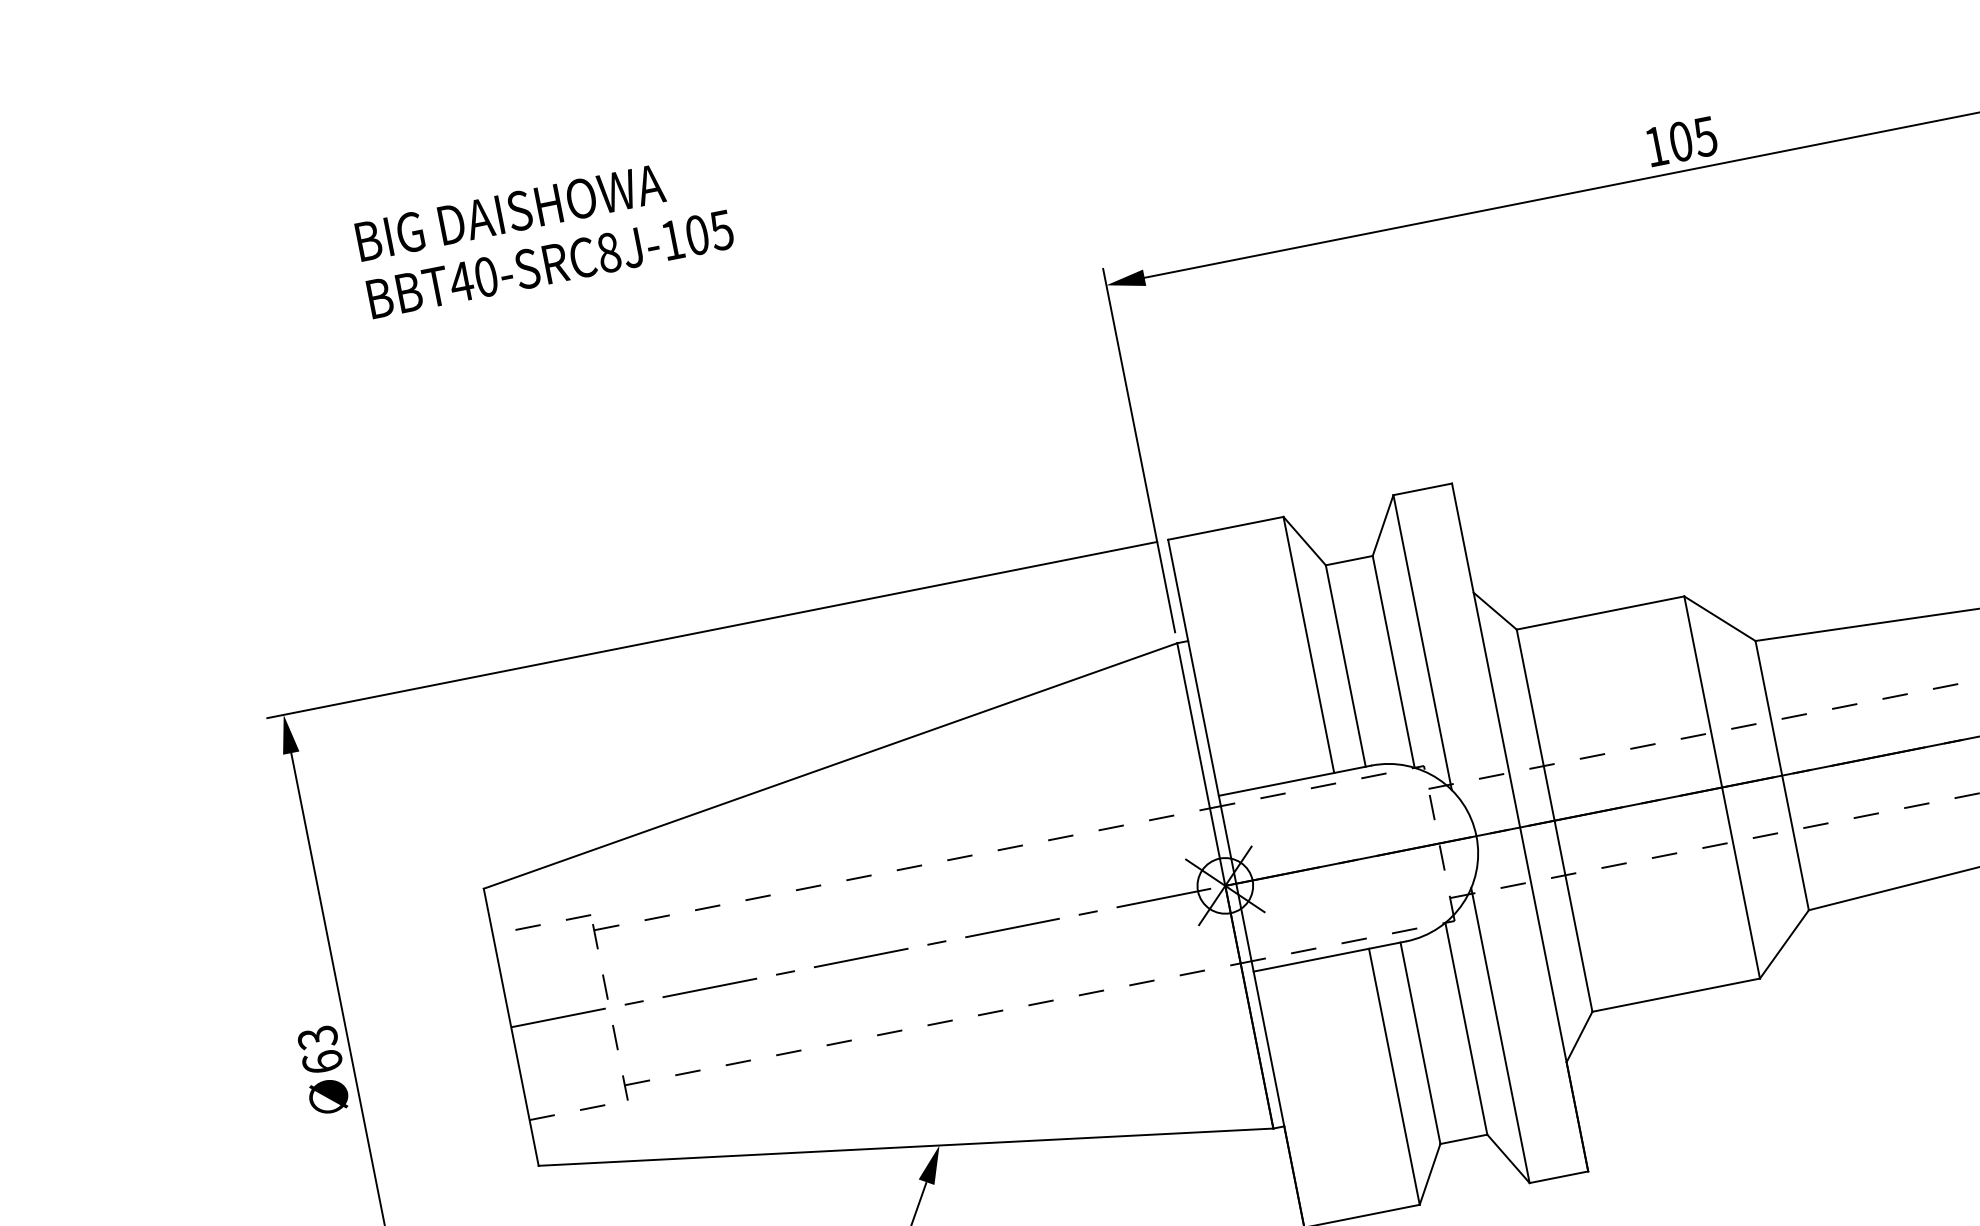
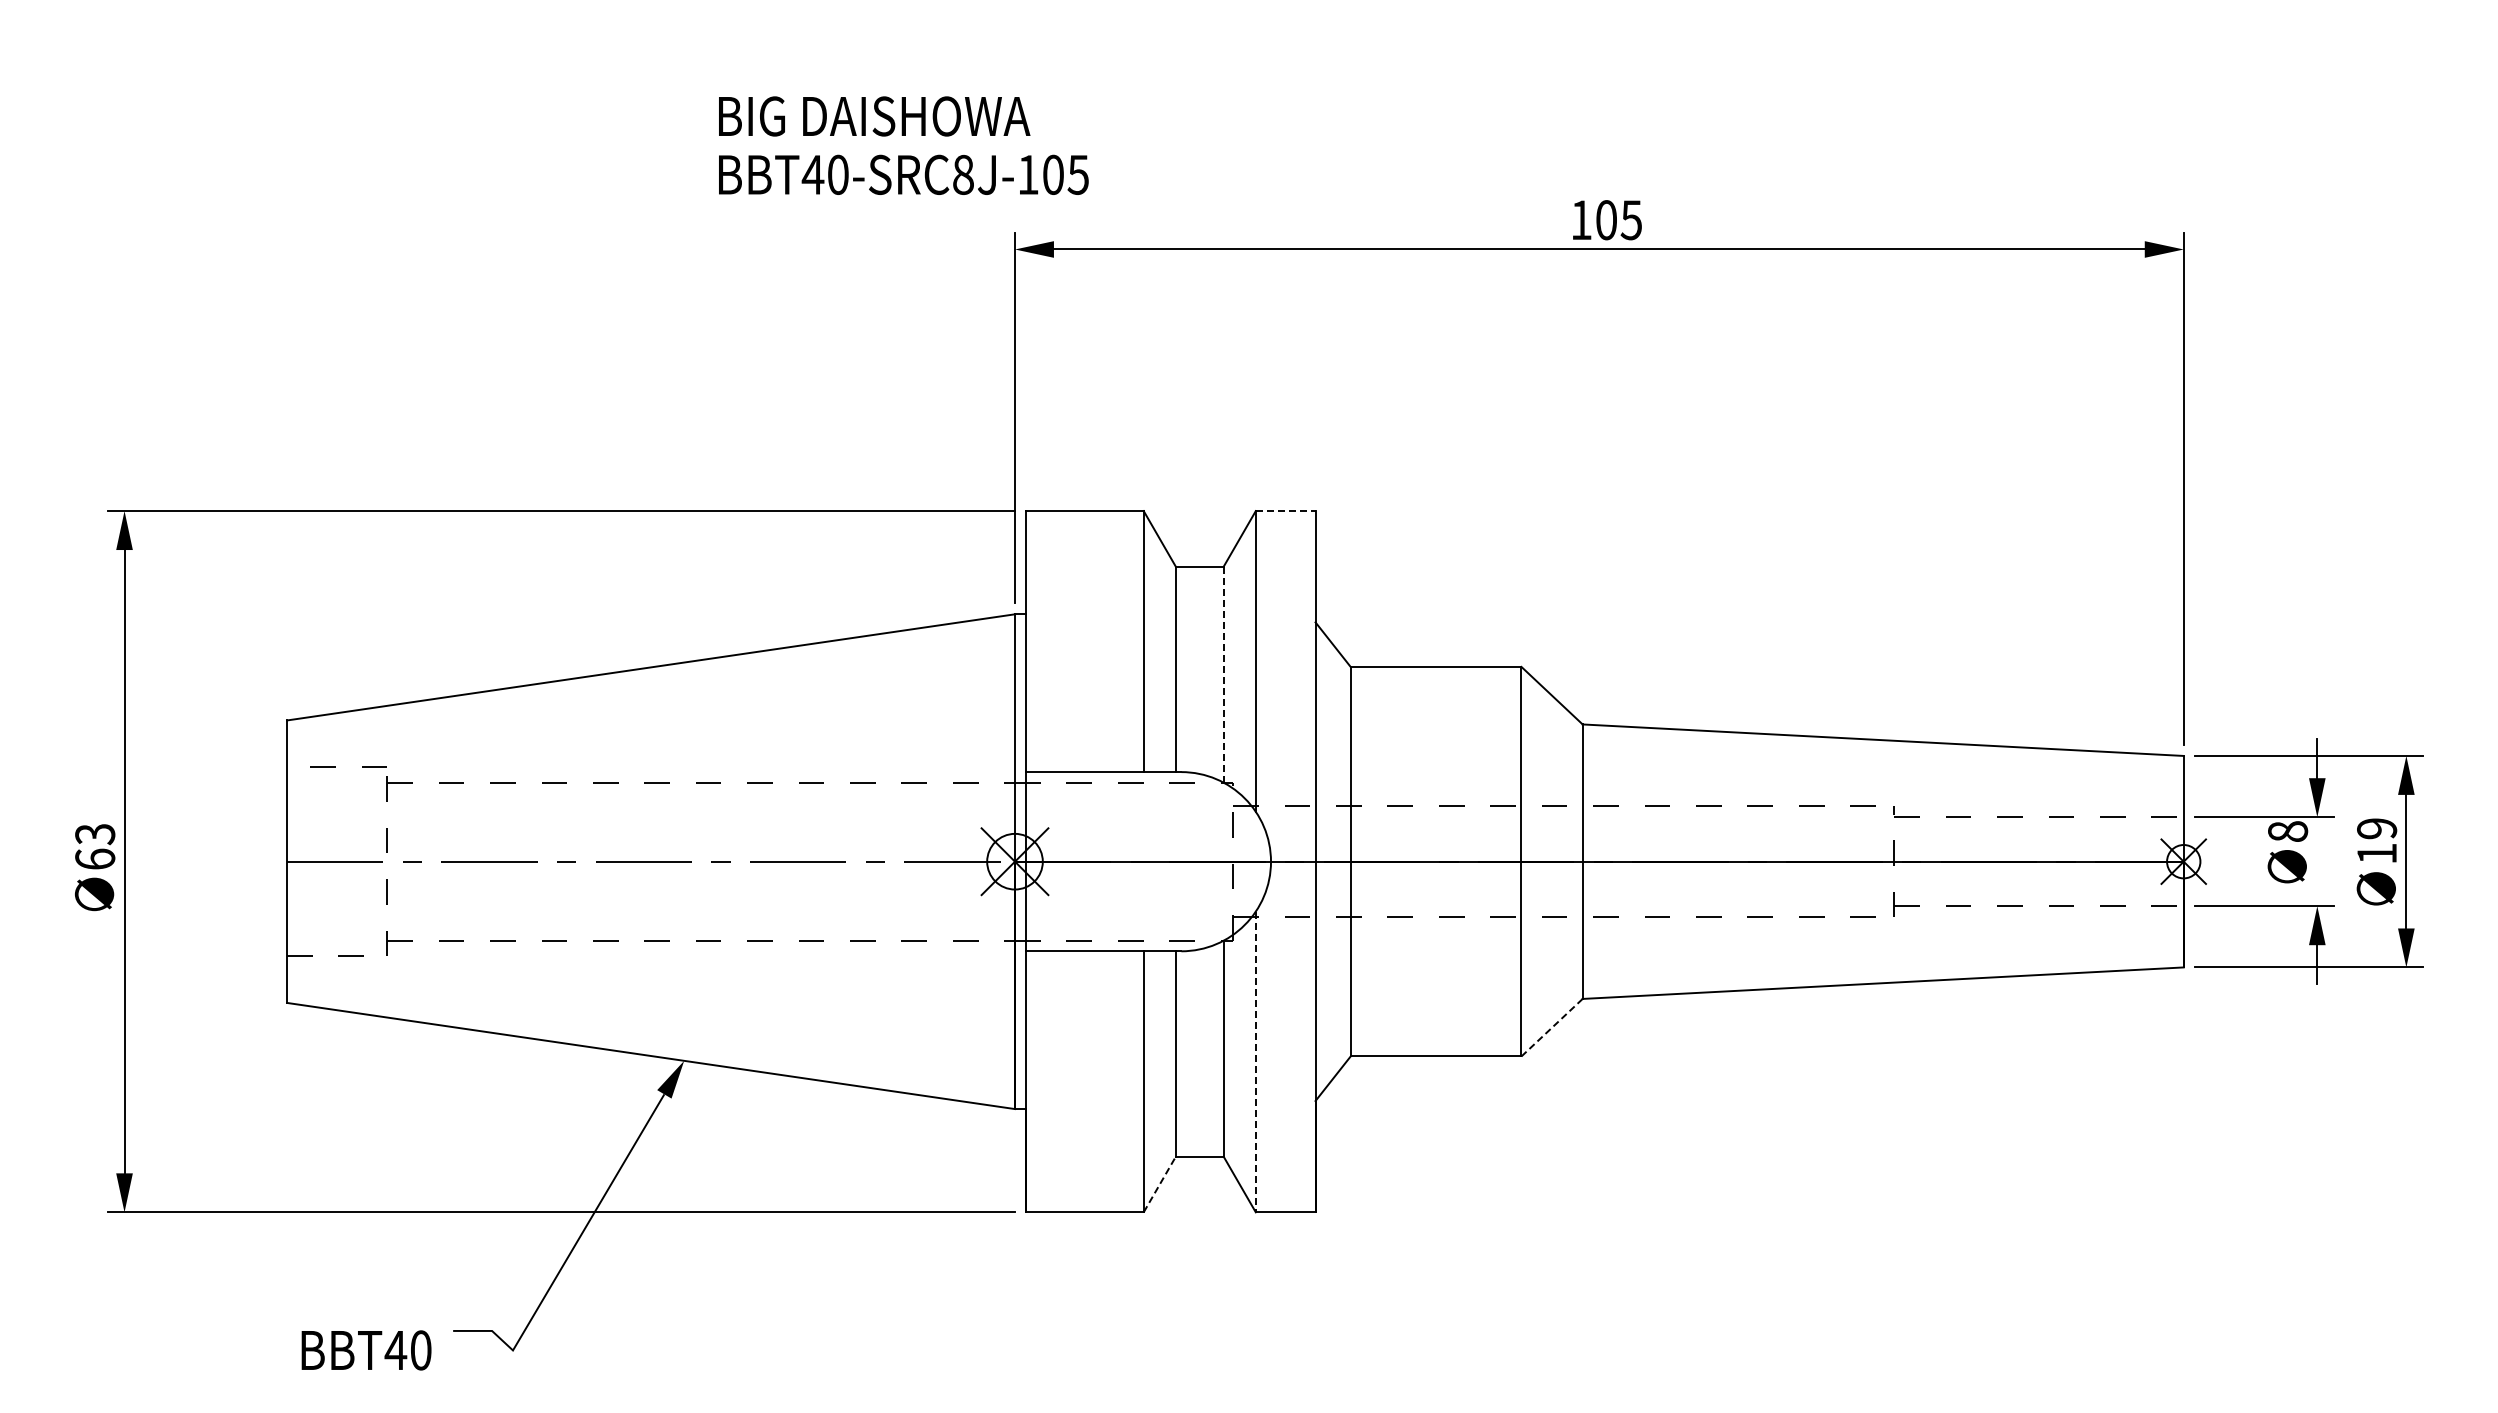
text: (544, 235) -> (903, 145), moved
line: (1422, 489) -> (1285, 511), solid -> dashed
line: (1393, 661) -> (1223, 674), solid -> dashed
line: (1784, 944) -> (1552, 1027), solid -> dashed
line: (1500, 1036) -> (1255, 1062), solid -> dashed
line: (1430, 1174) -> (1160, 1184), solid -> dashed

